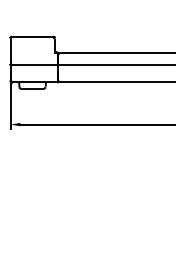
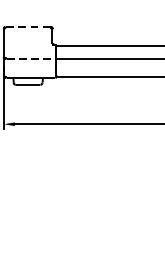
line: (32, 36) -> (28, 27), solid -> dashed
line: (36, 65) -> (32, 59), solid -> dashed

